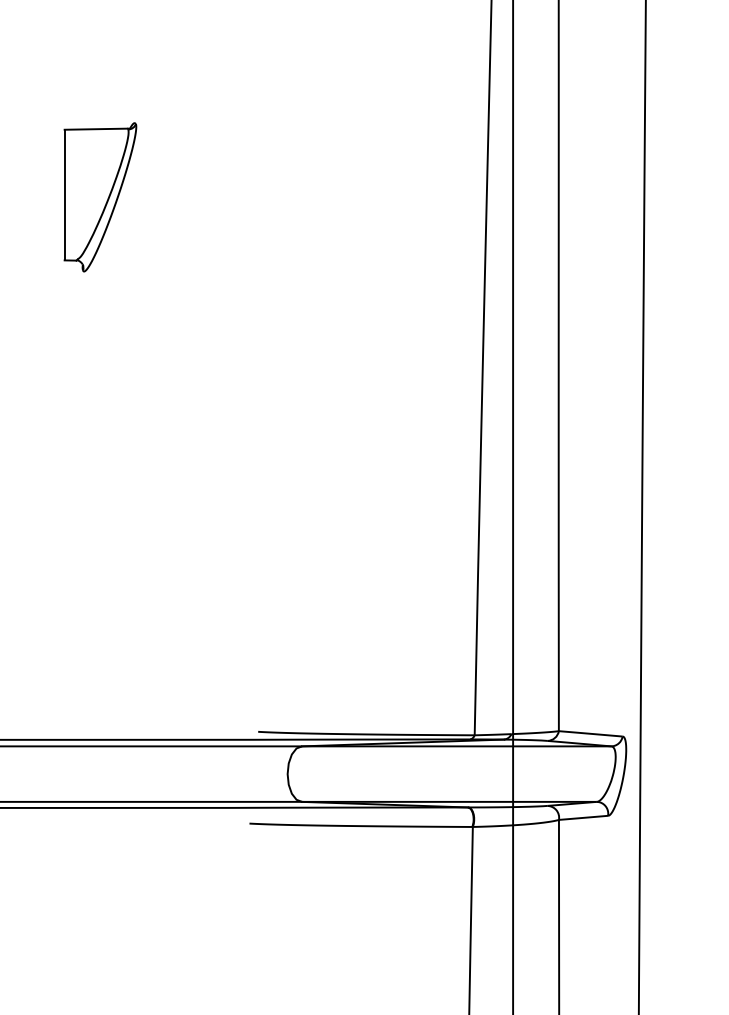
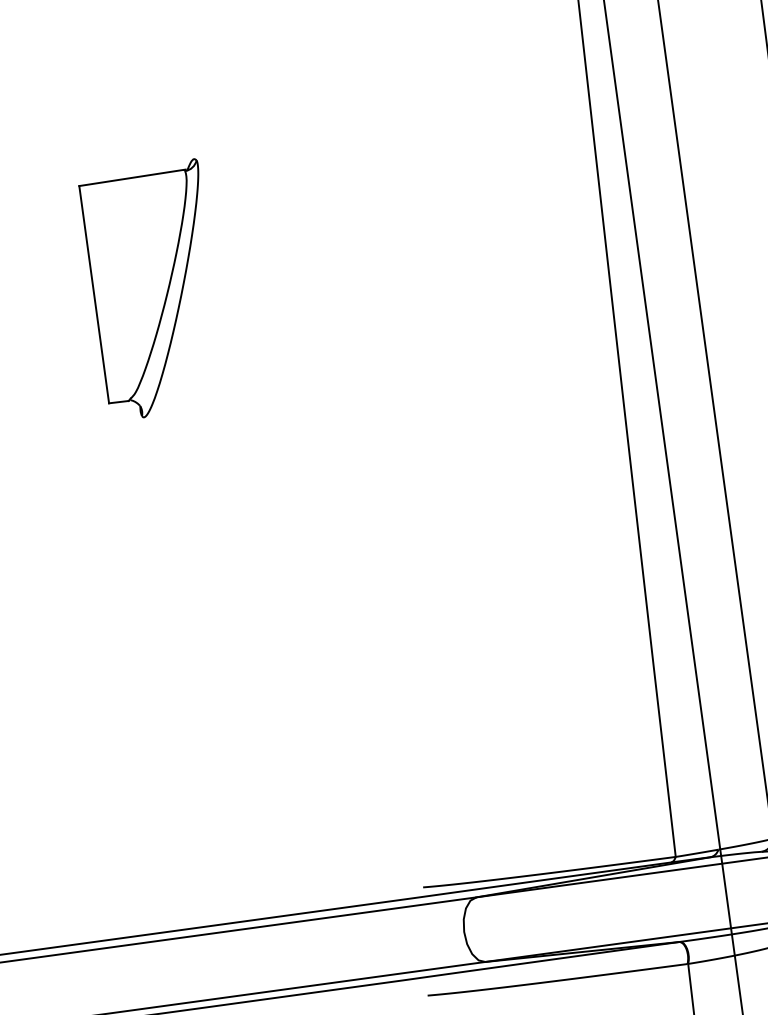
part: (100, 197) -> (154, 290), size x1.43

